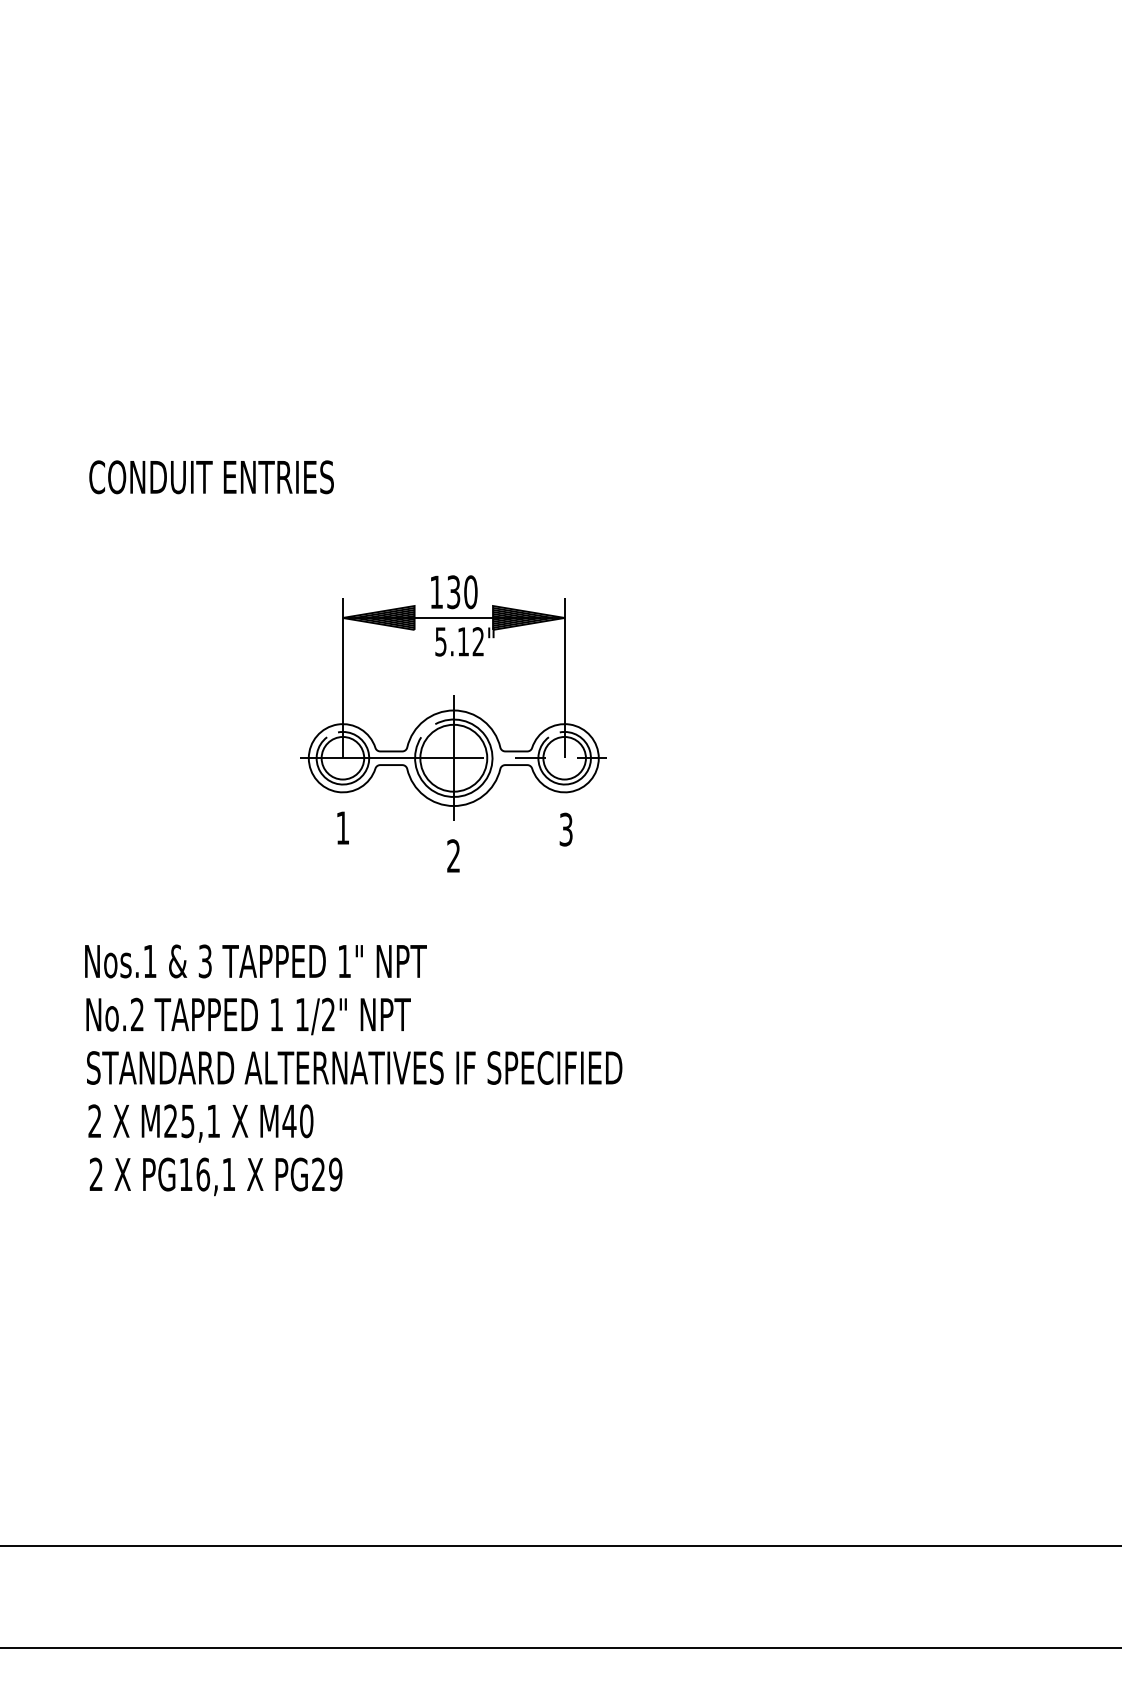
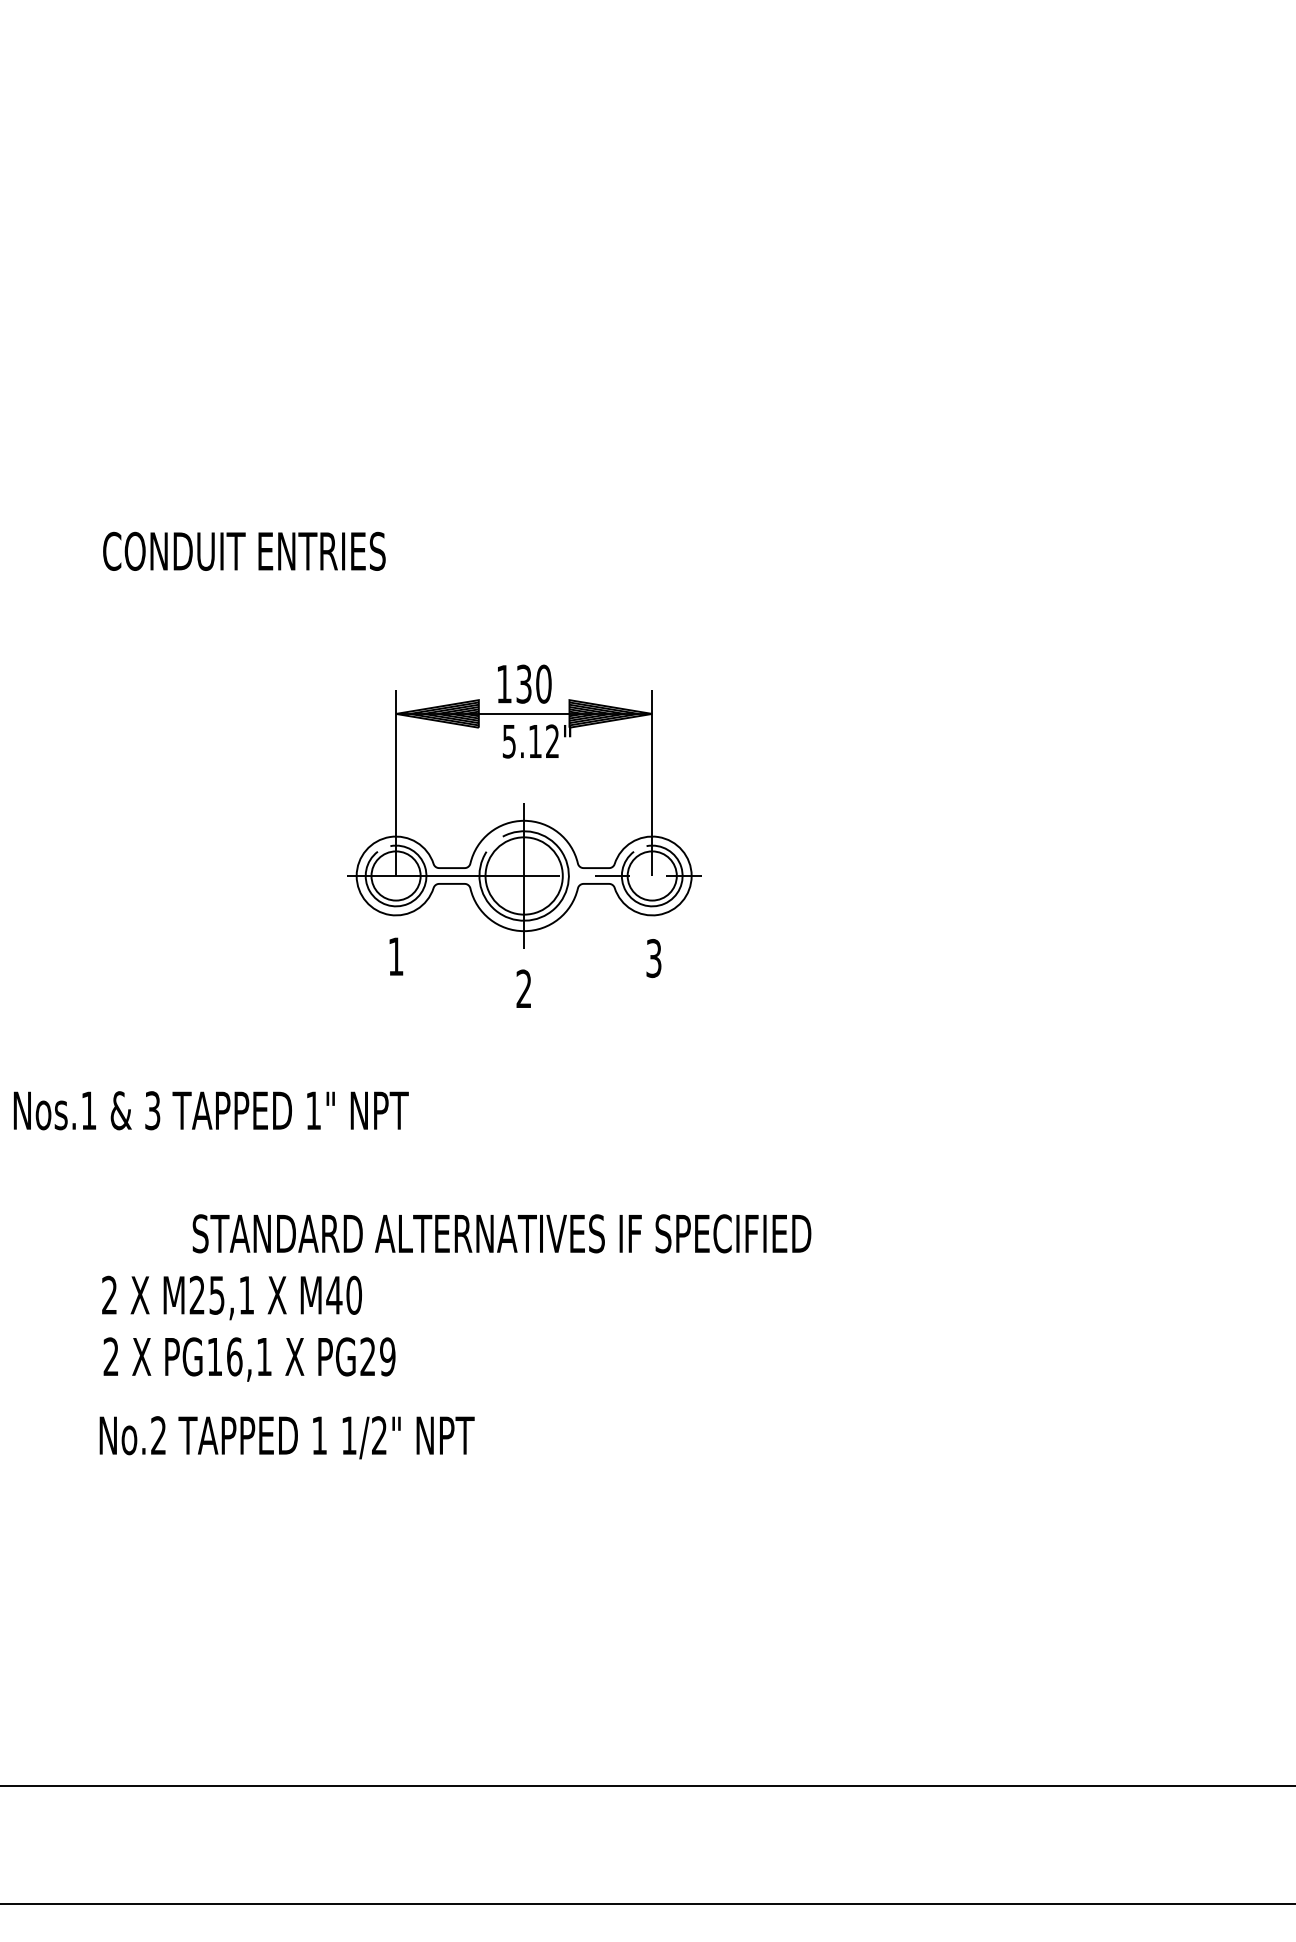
text: (255, 961) -> (210, 1110), moved
text: (248, 1016) -> (287, 1437), moved
text: (354, 1067) -> (501, 1233), moved

